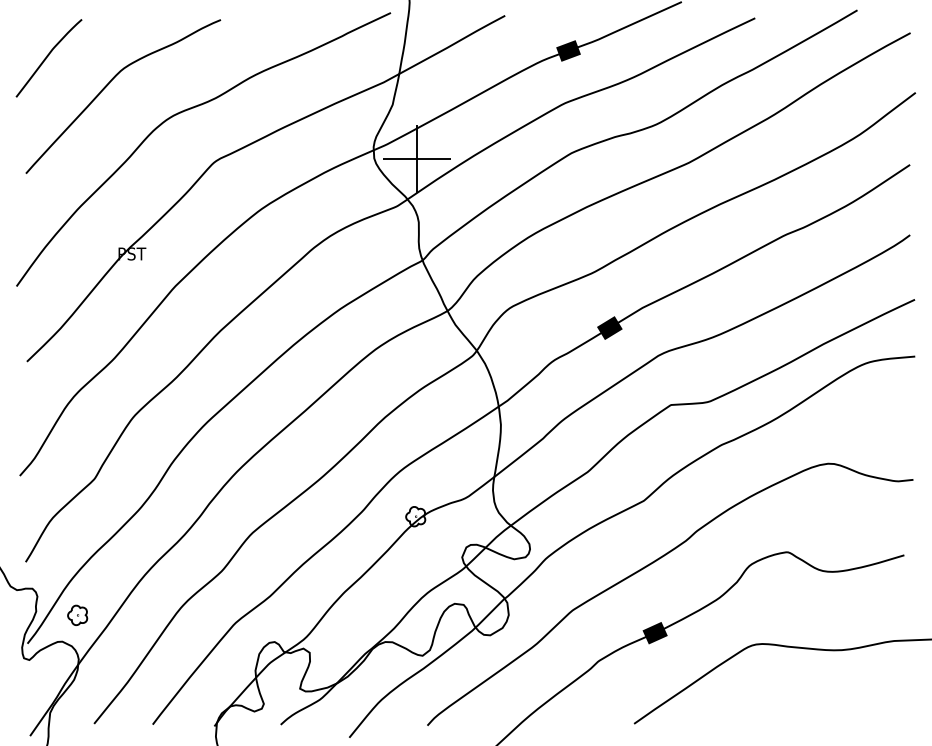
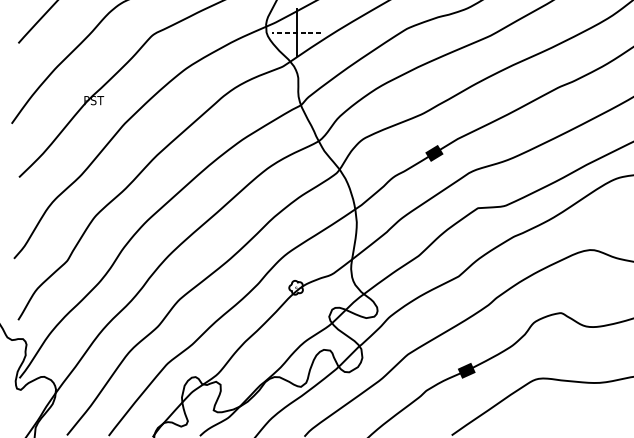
line: (416, 158) -> (296, 32), solid -> dashed
part: (77, 614) -> (55, 357), removed

